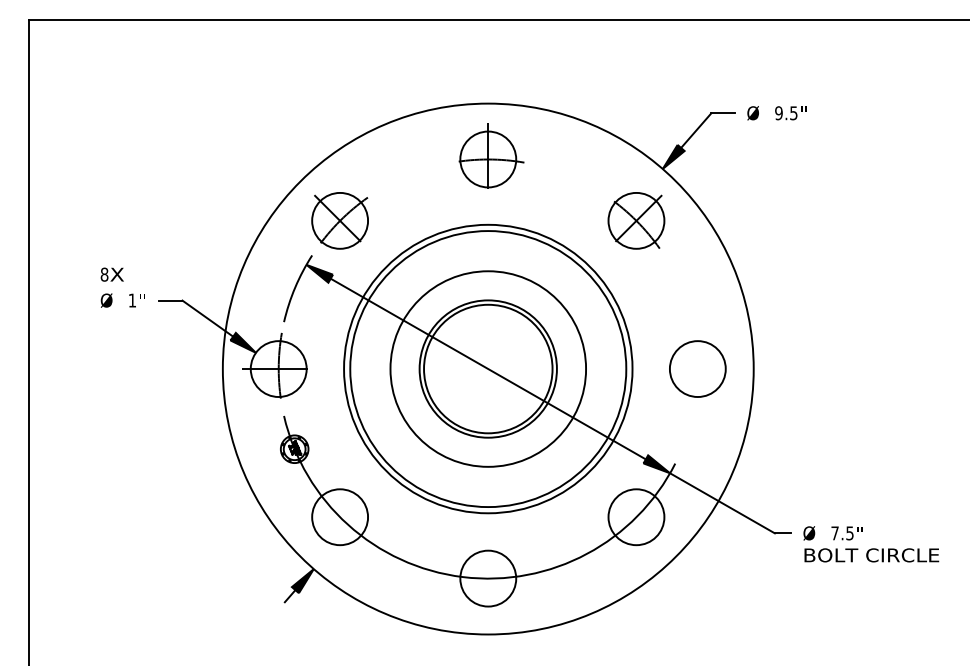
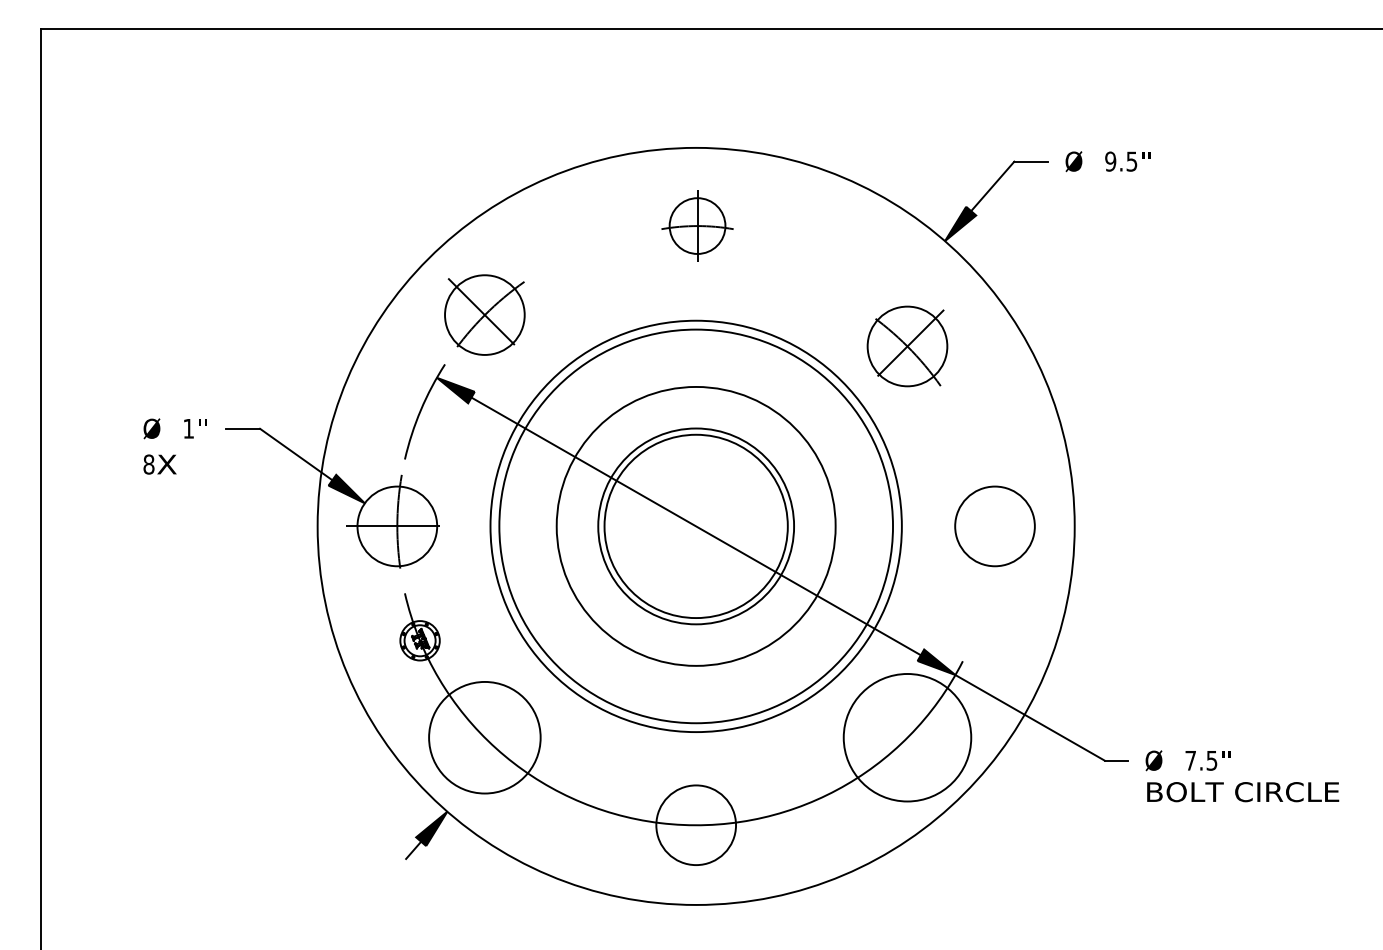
part: (491, 155) -> (700, 221), size x0.7
part: (636, 220) -> (907, 345), moved
text: (111, 274) -> (158, 464), moved
circle: (340, 517) -> (485, 738), size x1.4
circle: (636, 517) -> (907, 738), size x1.6

